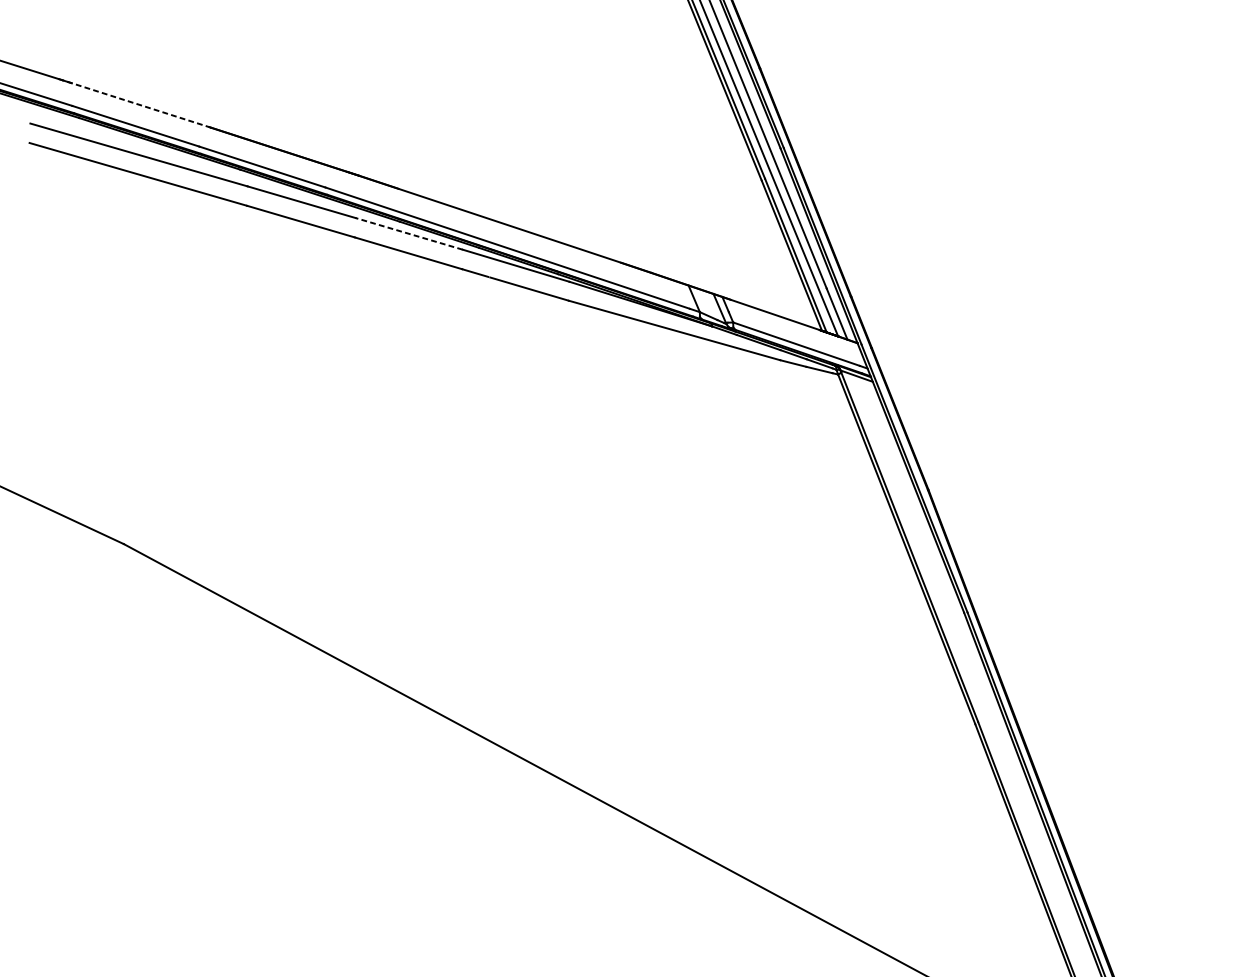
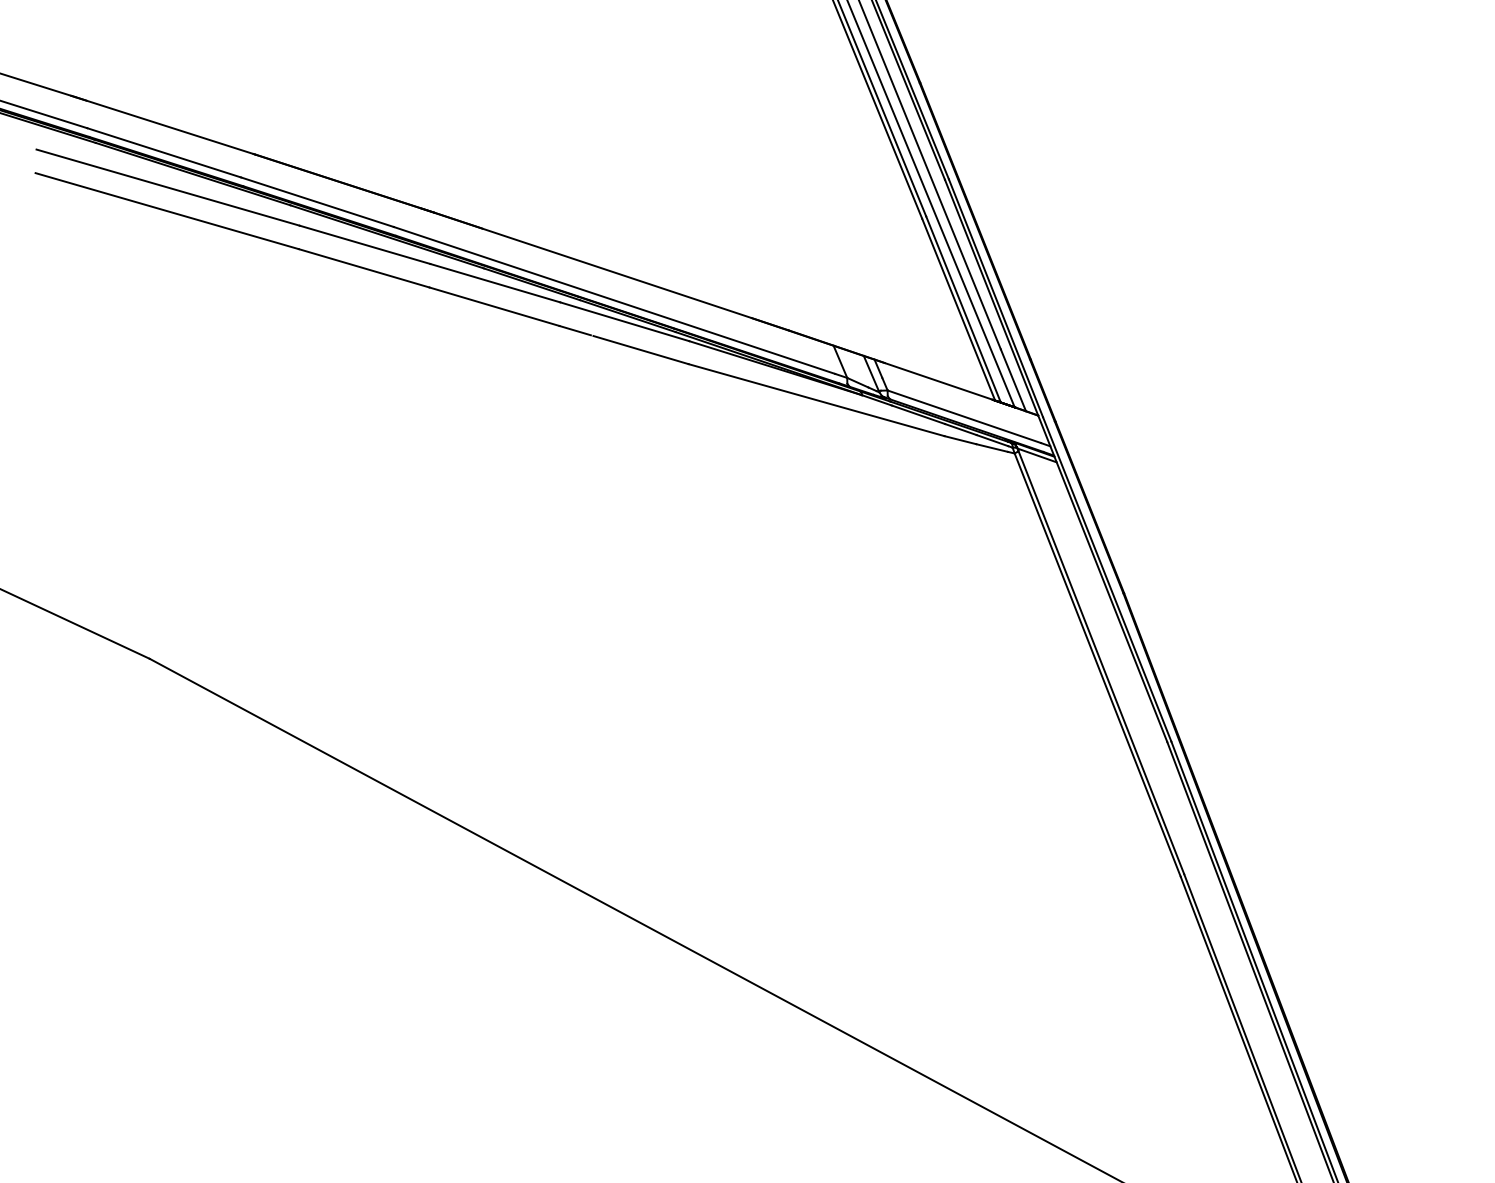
line: (136, 103) -> (165, 125), dashed -> solid
line: (409, 234) -> (495, 283), dashed -> solid

